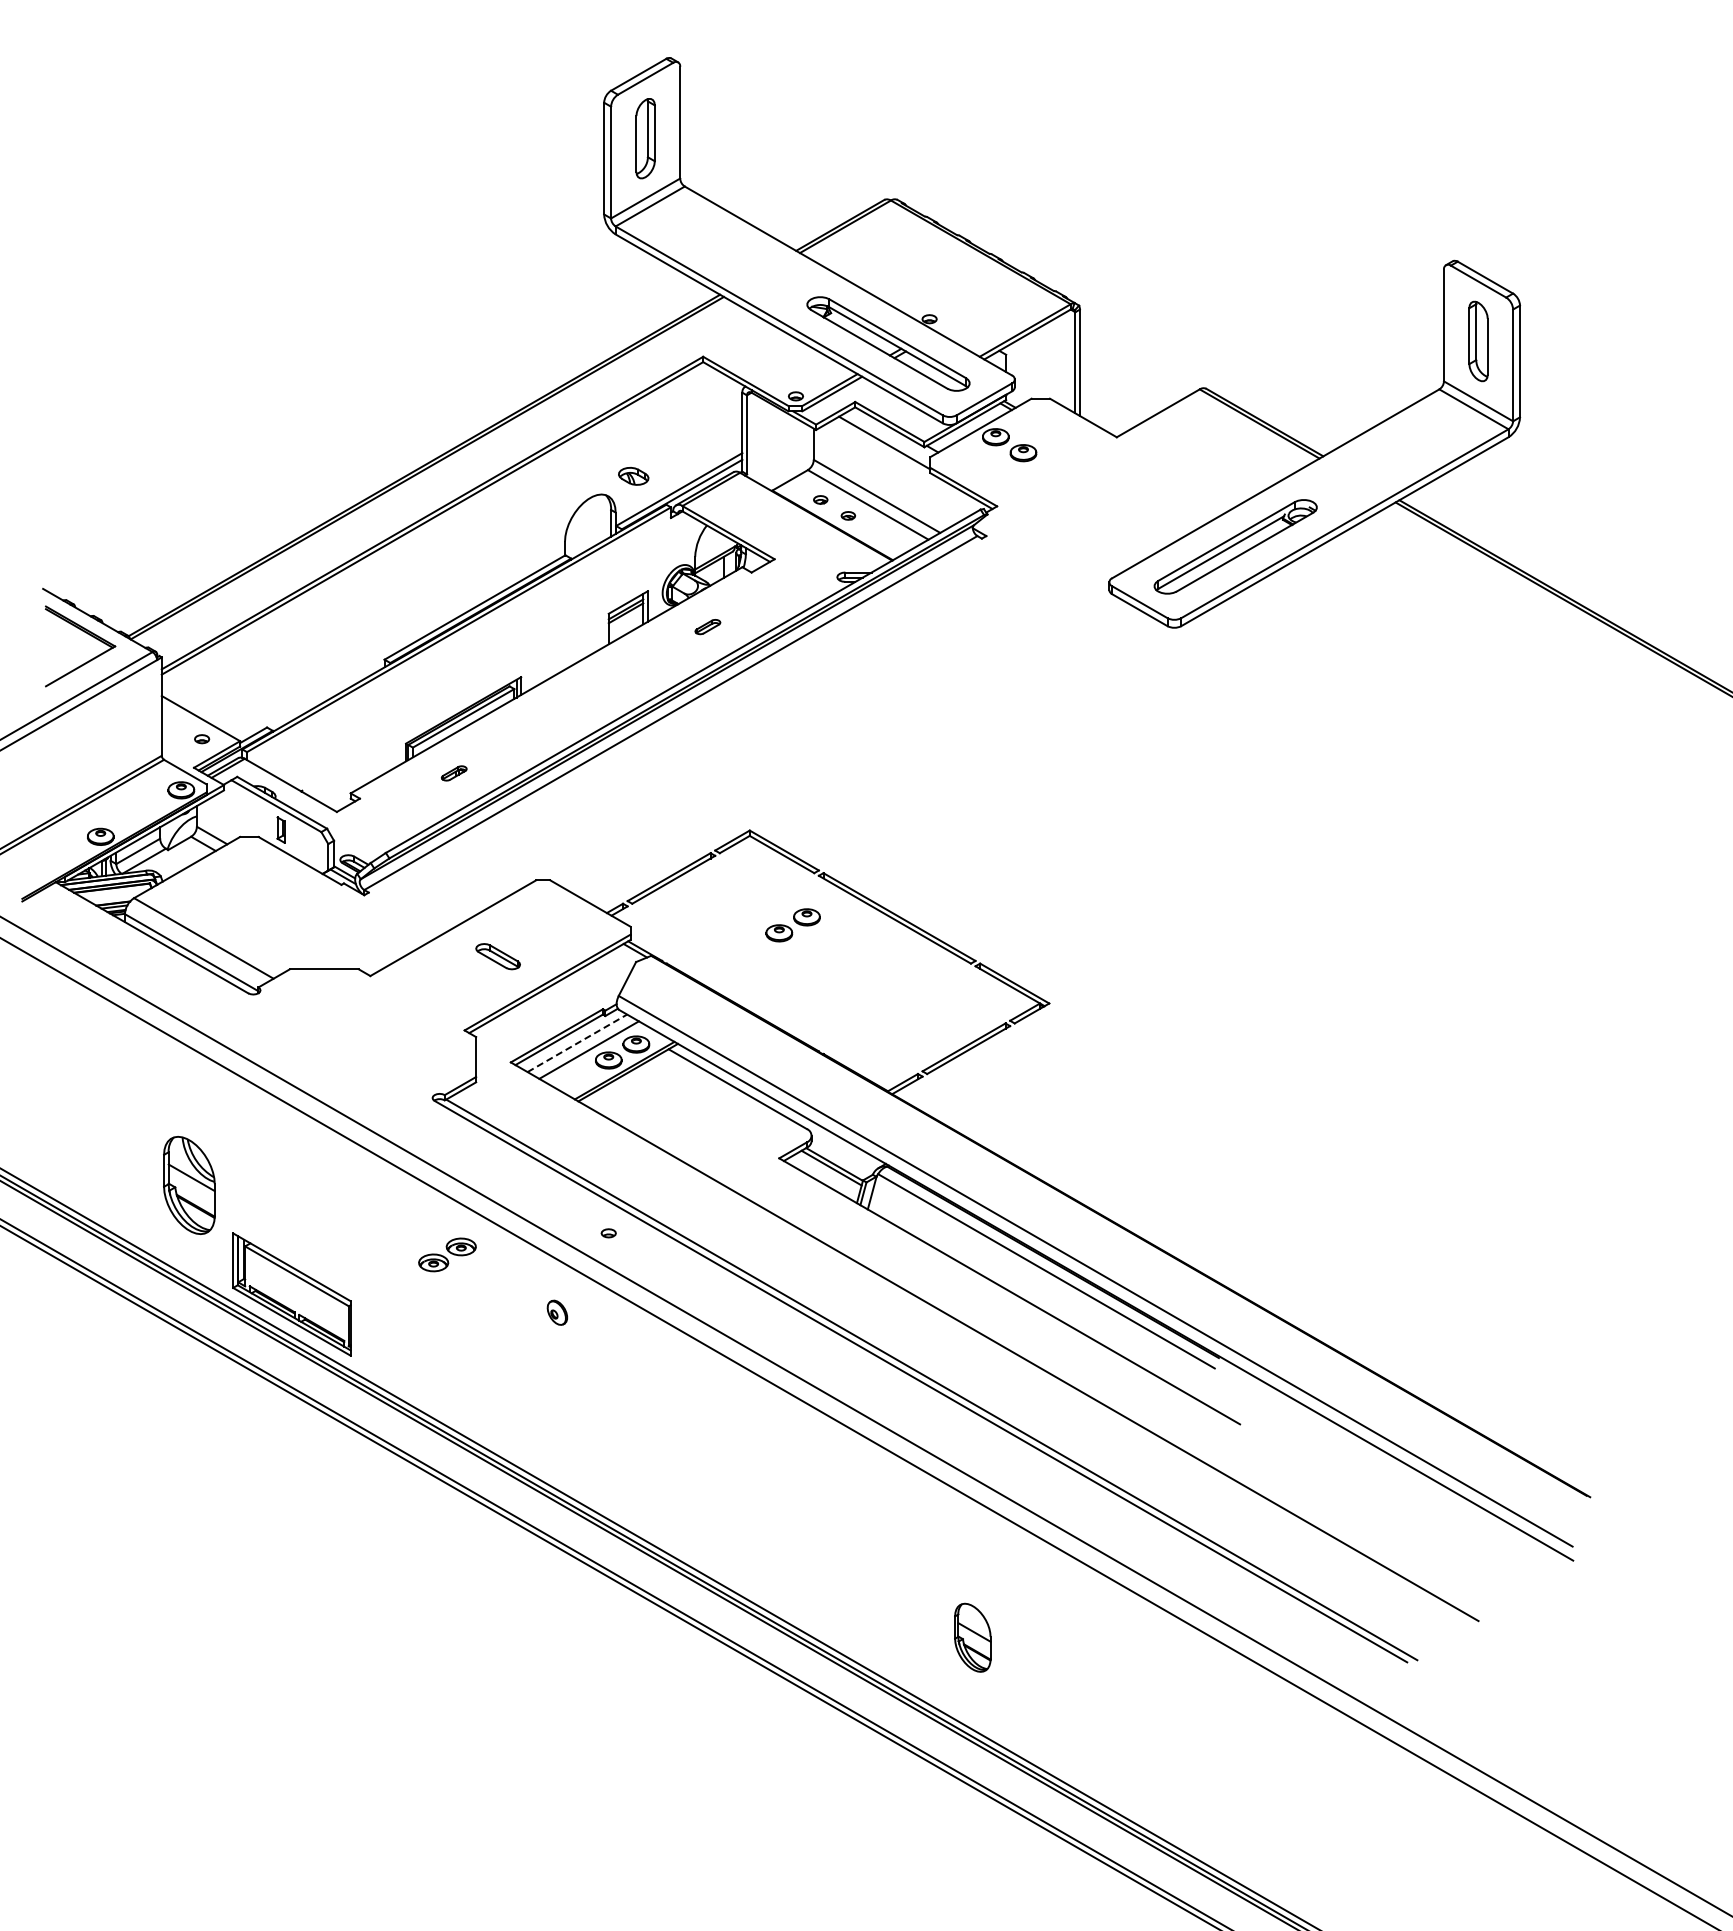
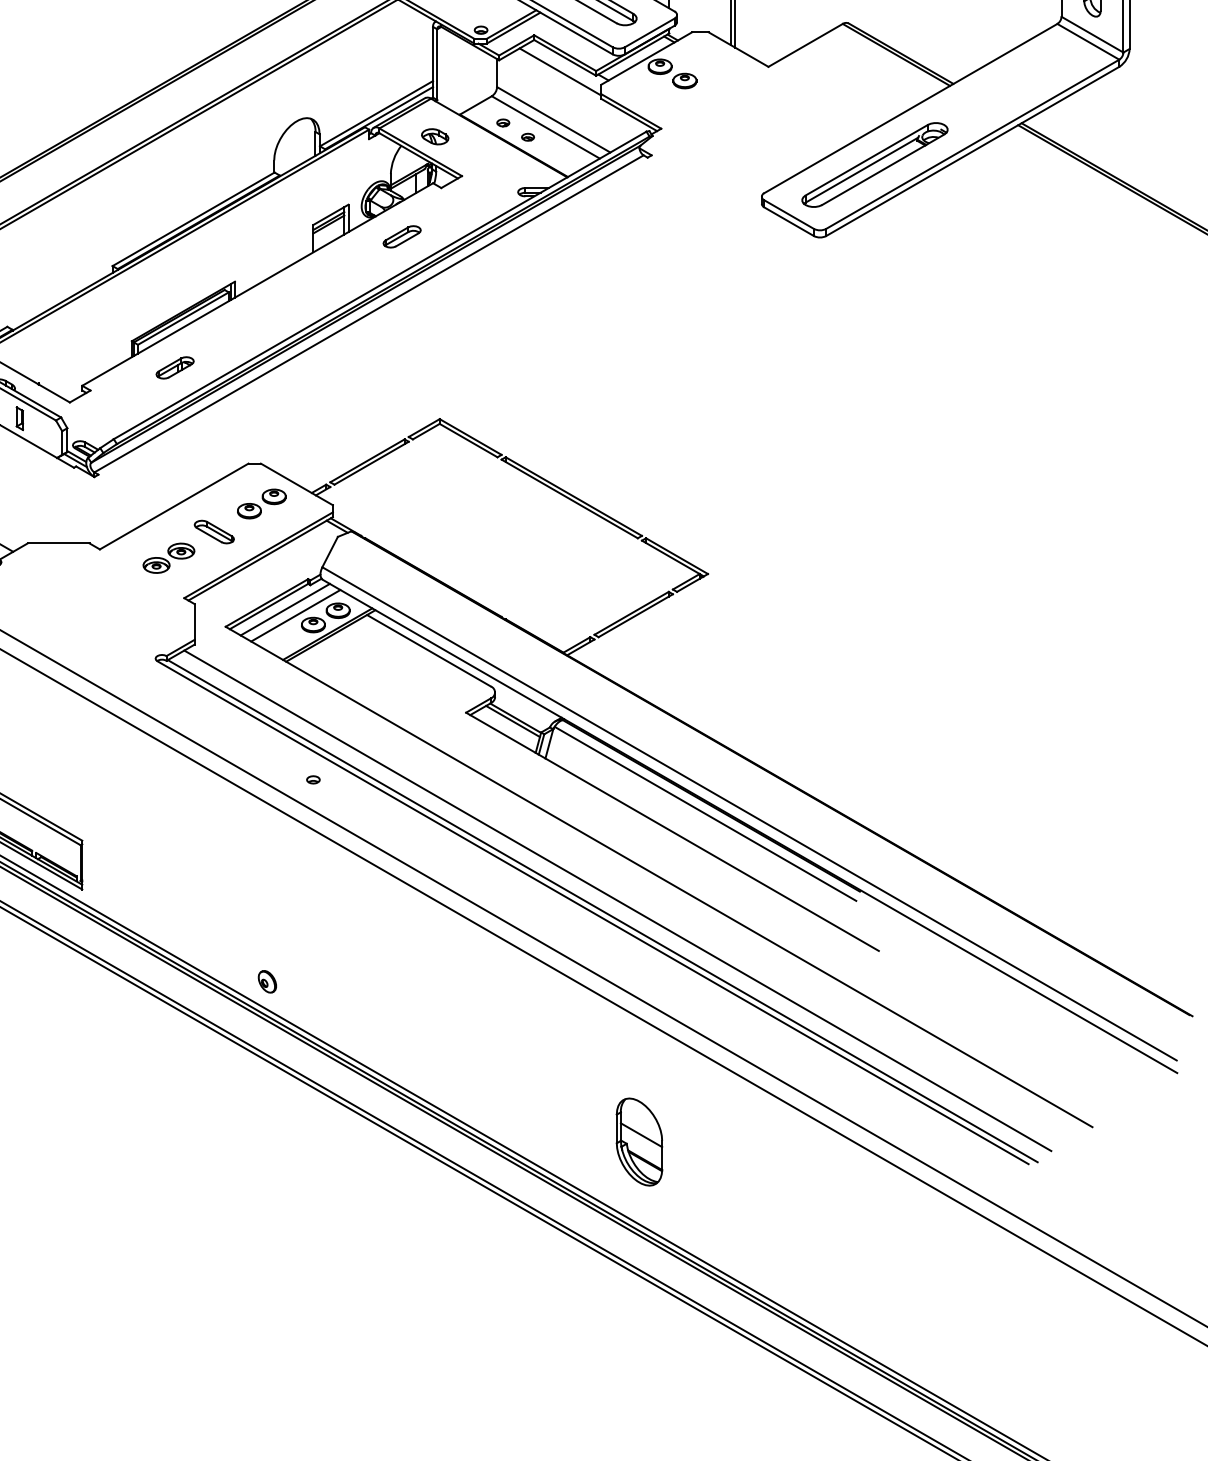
part: (633, 476) -> (434, 136), moved
part: (707, 626) -> (401, 236), size x1.67
part: (453, 773) -> (174, 368), size x1.67
part: (792, 925) -> (261, 504), moved
line: (577, 1043) -> (285, 609), dashed -> solid
part: (447, 1254) -> (168, 557), moved
part: (556, 1312) -> (266, 981), moved
line: (948, 1367) -> (617, 900), added
part: (972, 1637) -> (639, 1141), size x1.43

